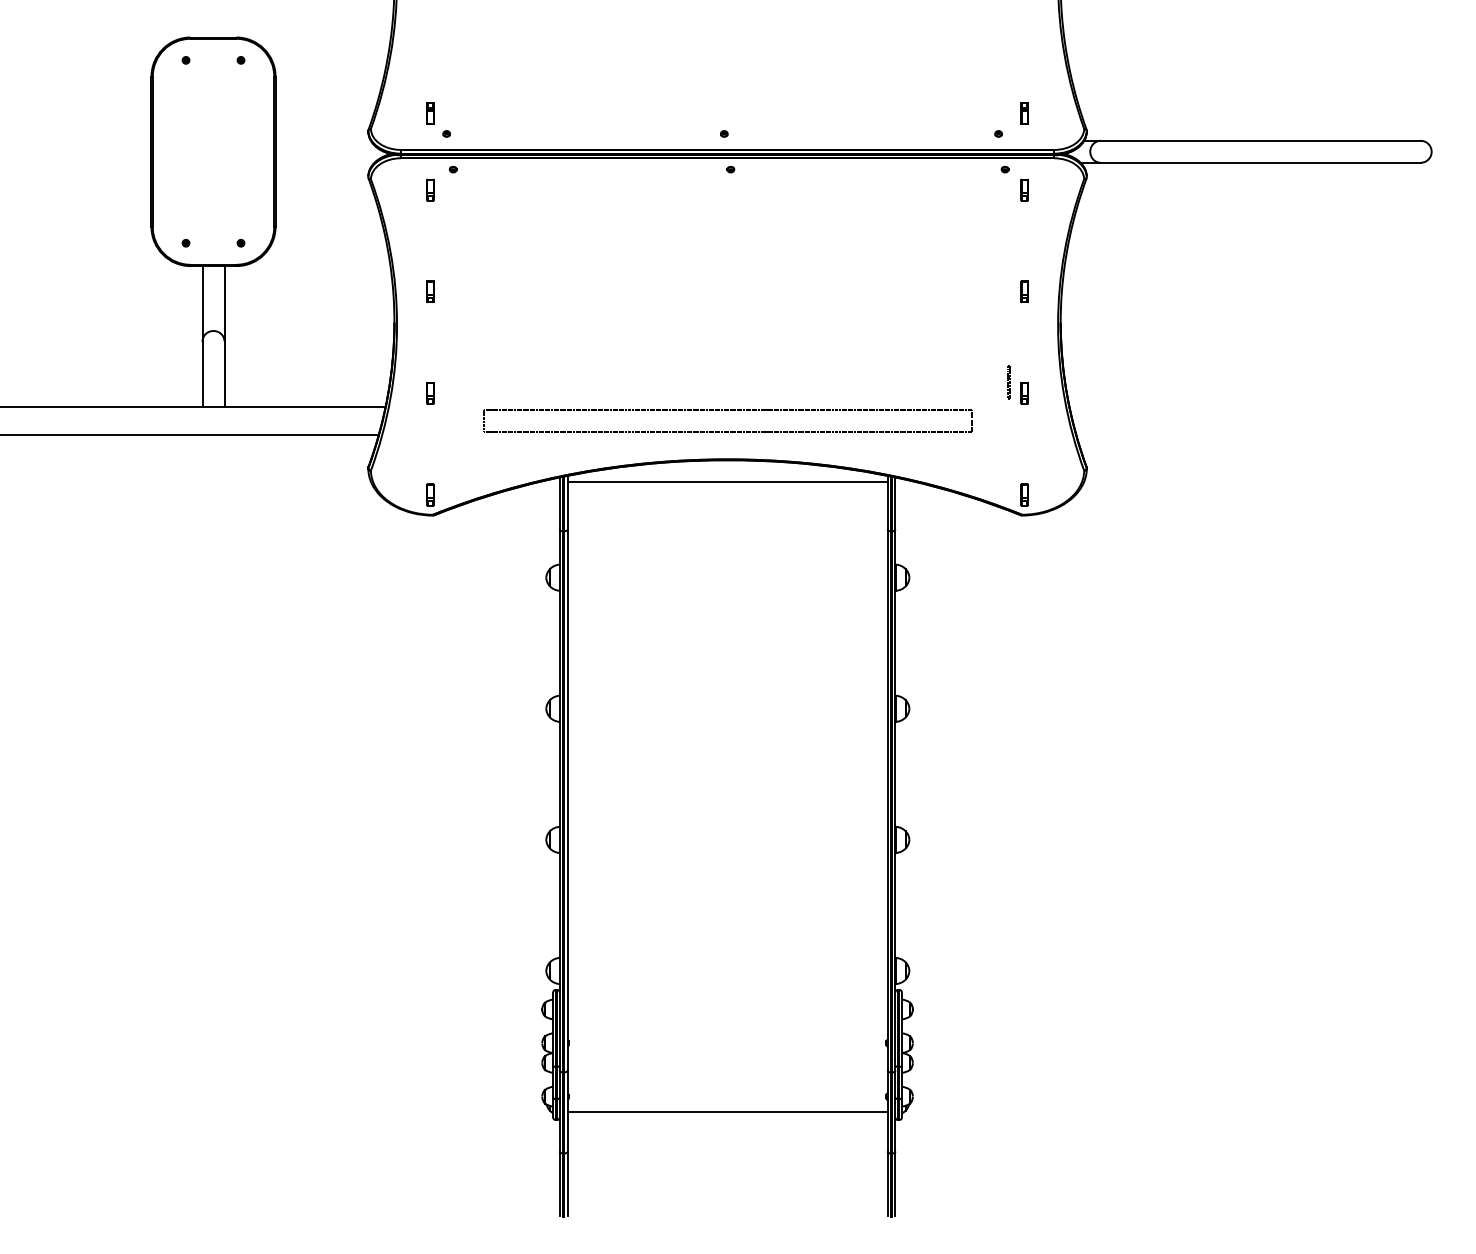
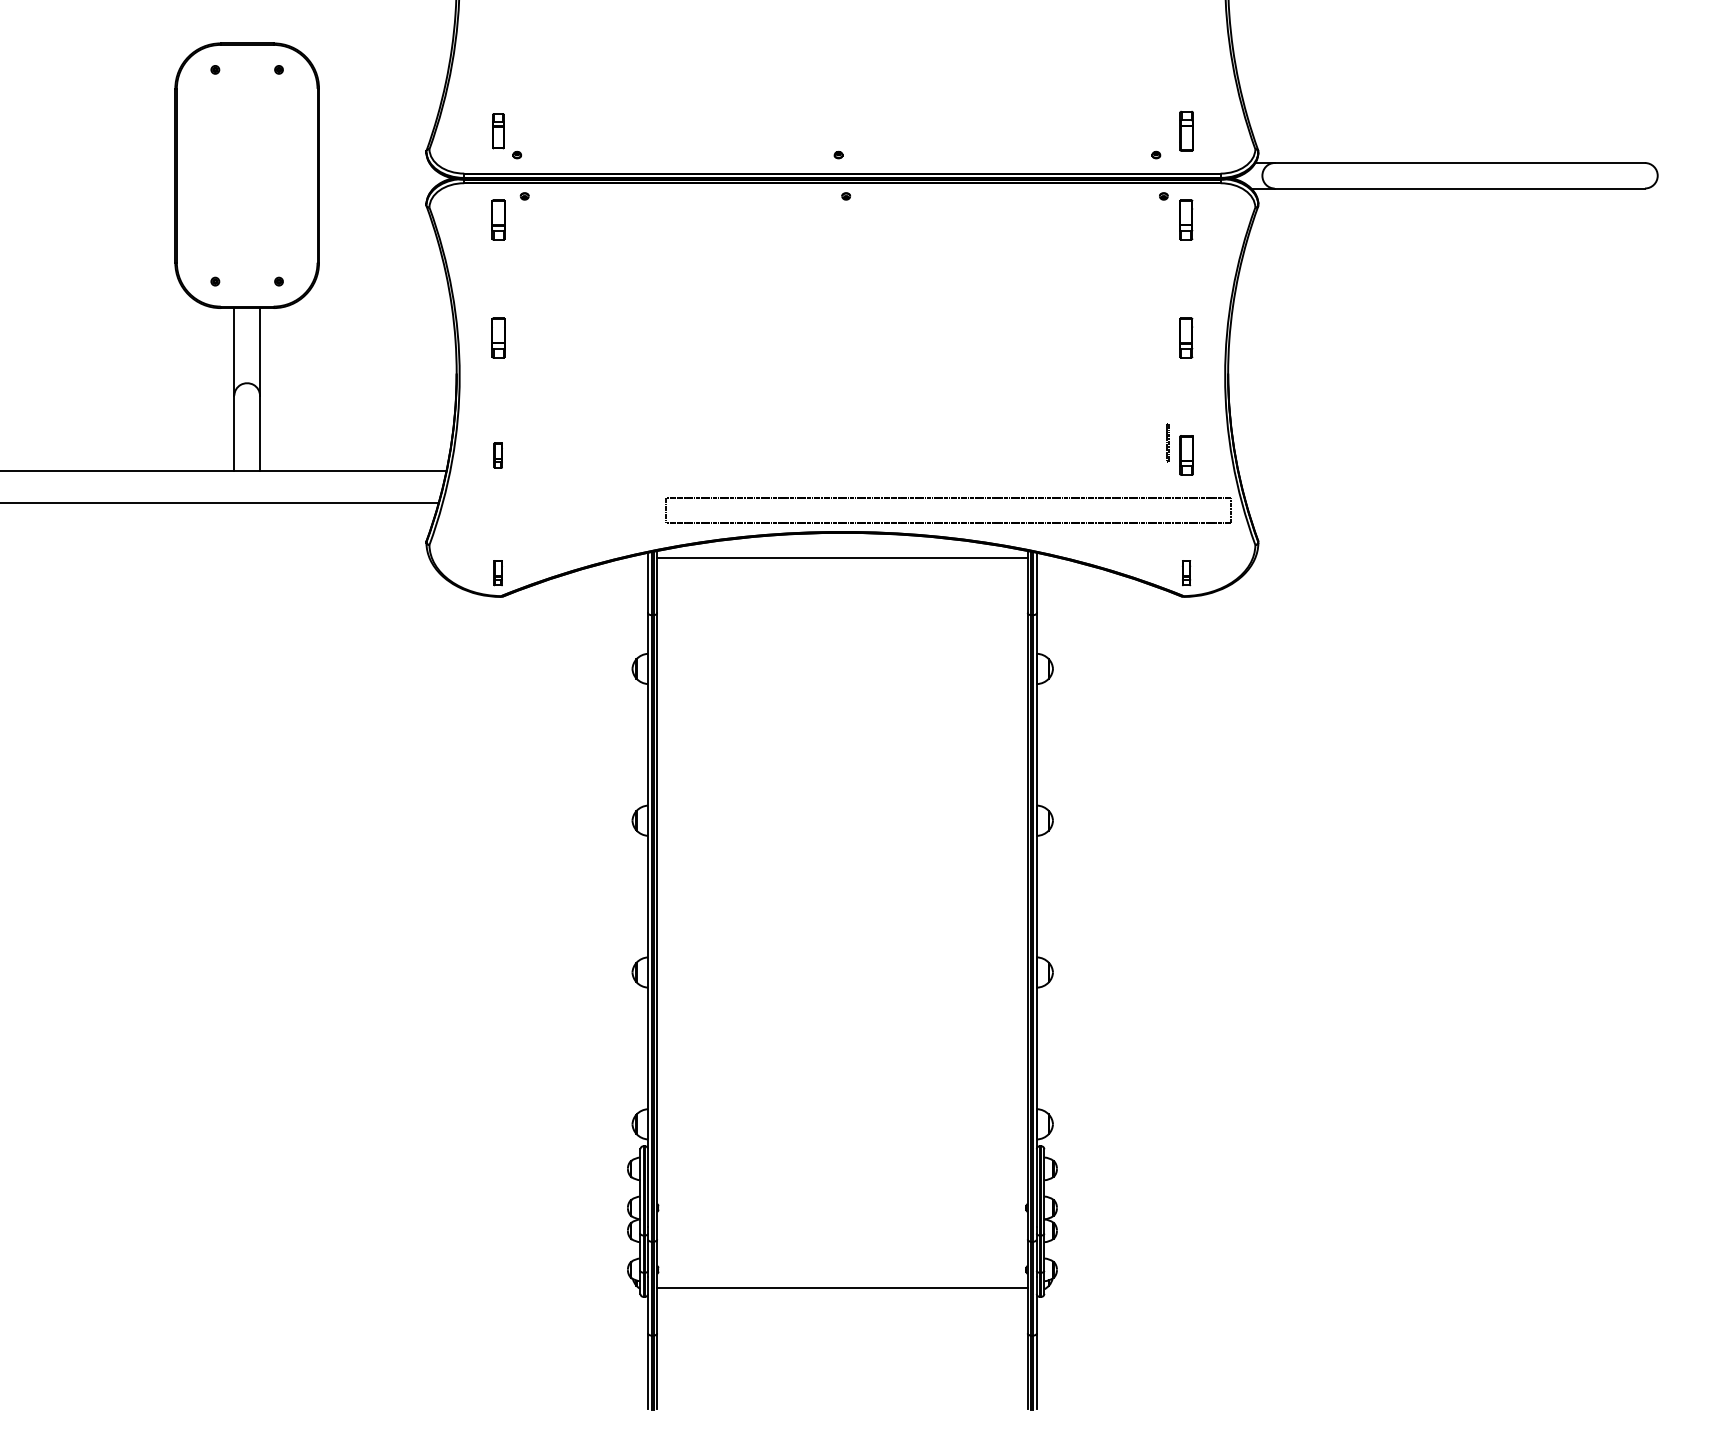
part: (429, 113) -> (497, 131), size x1.4
part: (1024, 113) -> (1186, 131), size x1.6
part: (429, 190) -> (497, 220), size x1.6
part: (1024, 190) -> (1186, 220), size x1.6
part: (429, 291) -> (497, 337), size x1.6
part: (1024, 291) -> (1186, 337), size x1.6
part: (1024, 393) -> (1186, 455), size x1.6
part: (726, 410) -> (947, 498), moved

